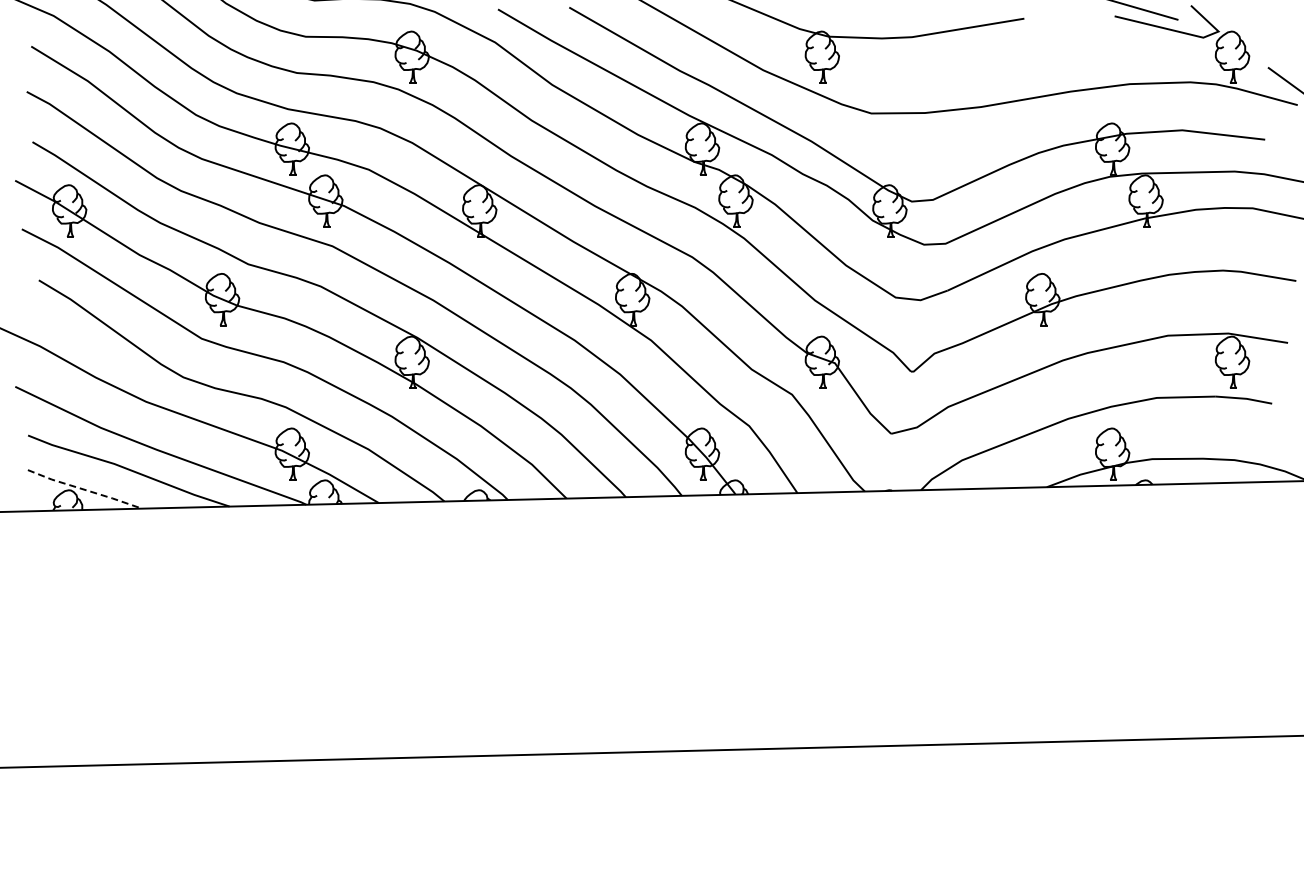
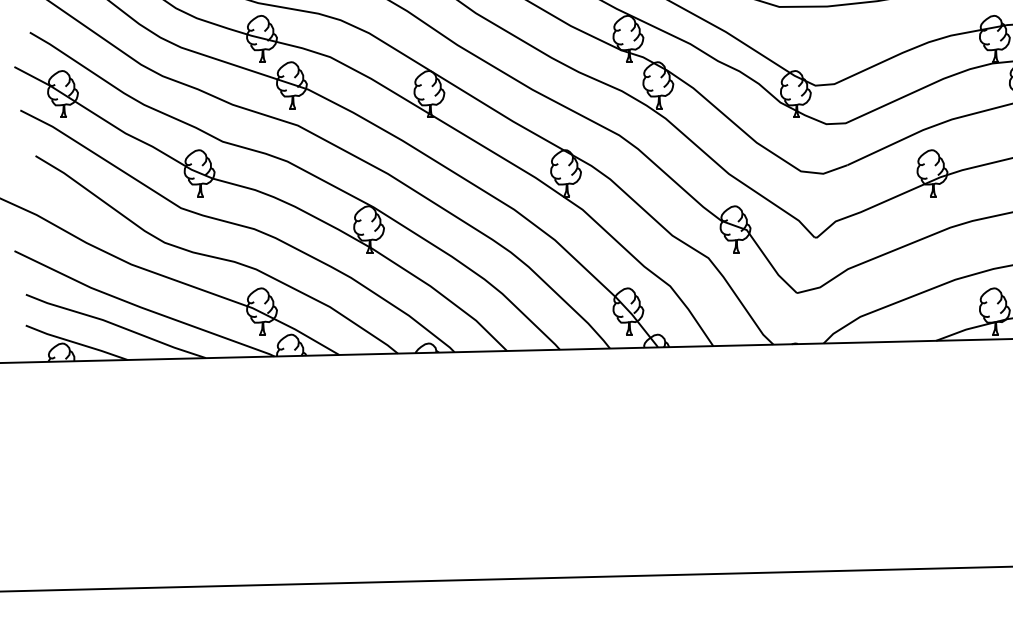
line: (85, 489) -> (77, 342), dashed -> solid

